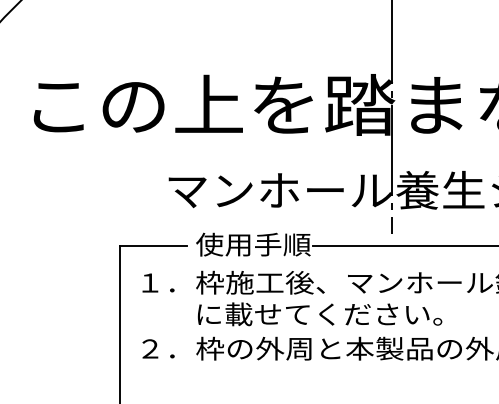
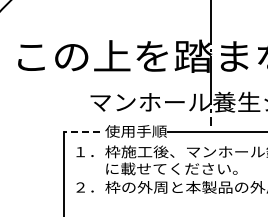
line: (153, 246) -> (82, 132), solid -> dashed

